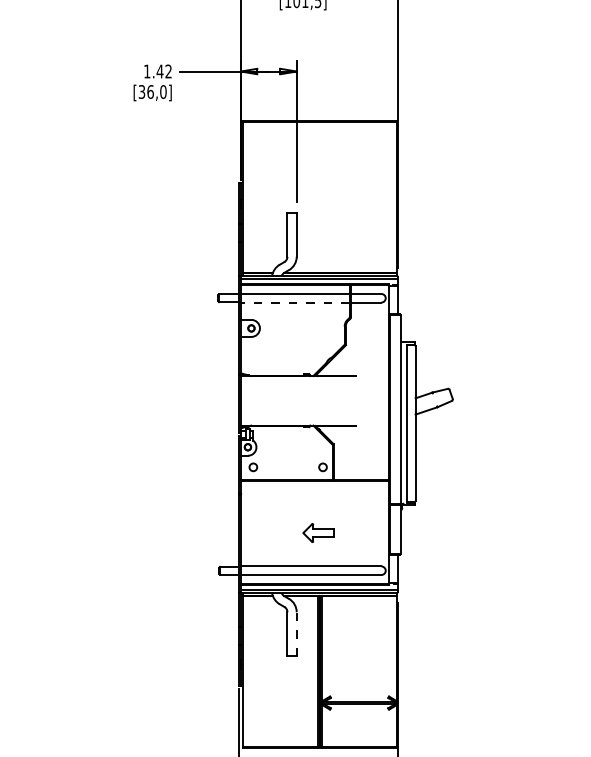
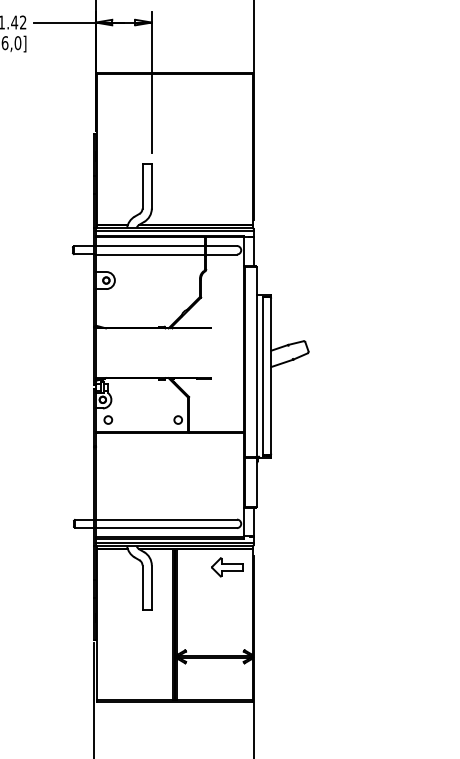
line: (294, 302) -> (149, 254), dashed -> solid
part: (318, 532) -> (226, 566), moved
line: (296, 633) -> (151, 586), dashed -> solid

